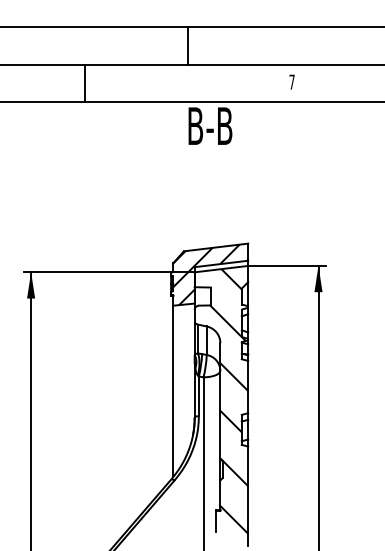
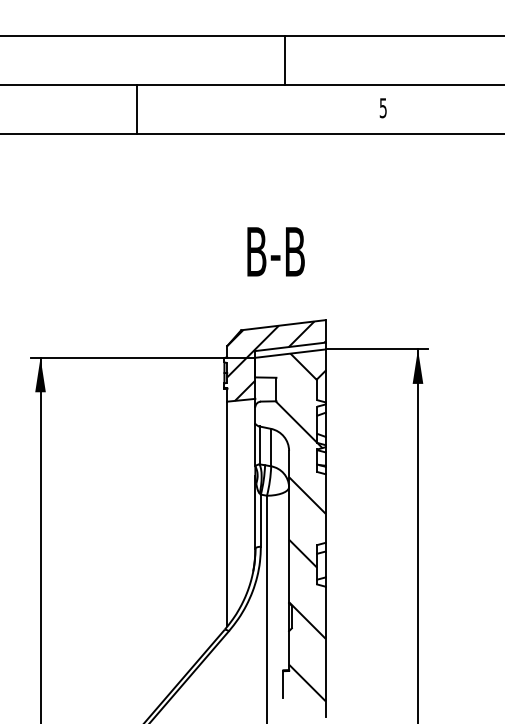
line: (187, 45) -> (284, 59), moved
text: (291, 82) -> (382, 108), 7 -> 5
line: (84, 83) -> (136, 109), moved
text: (210, 125) -> (275, 251), moved

